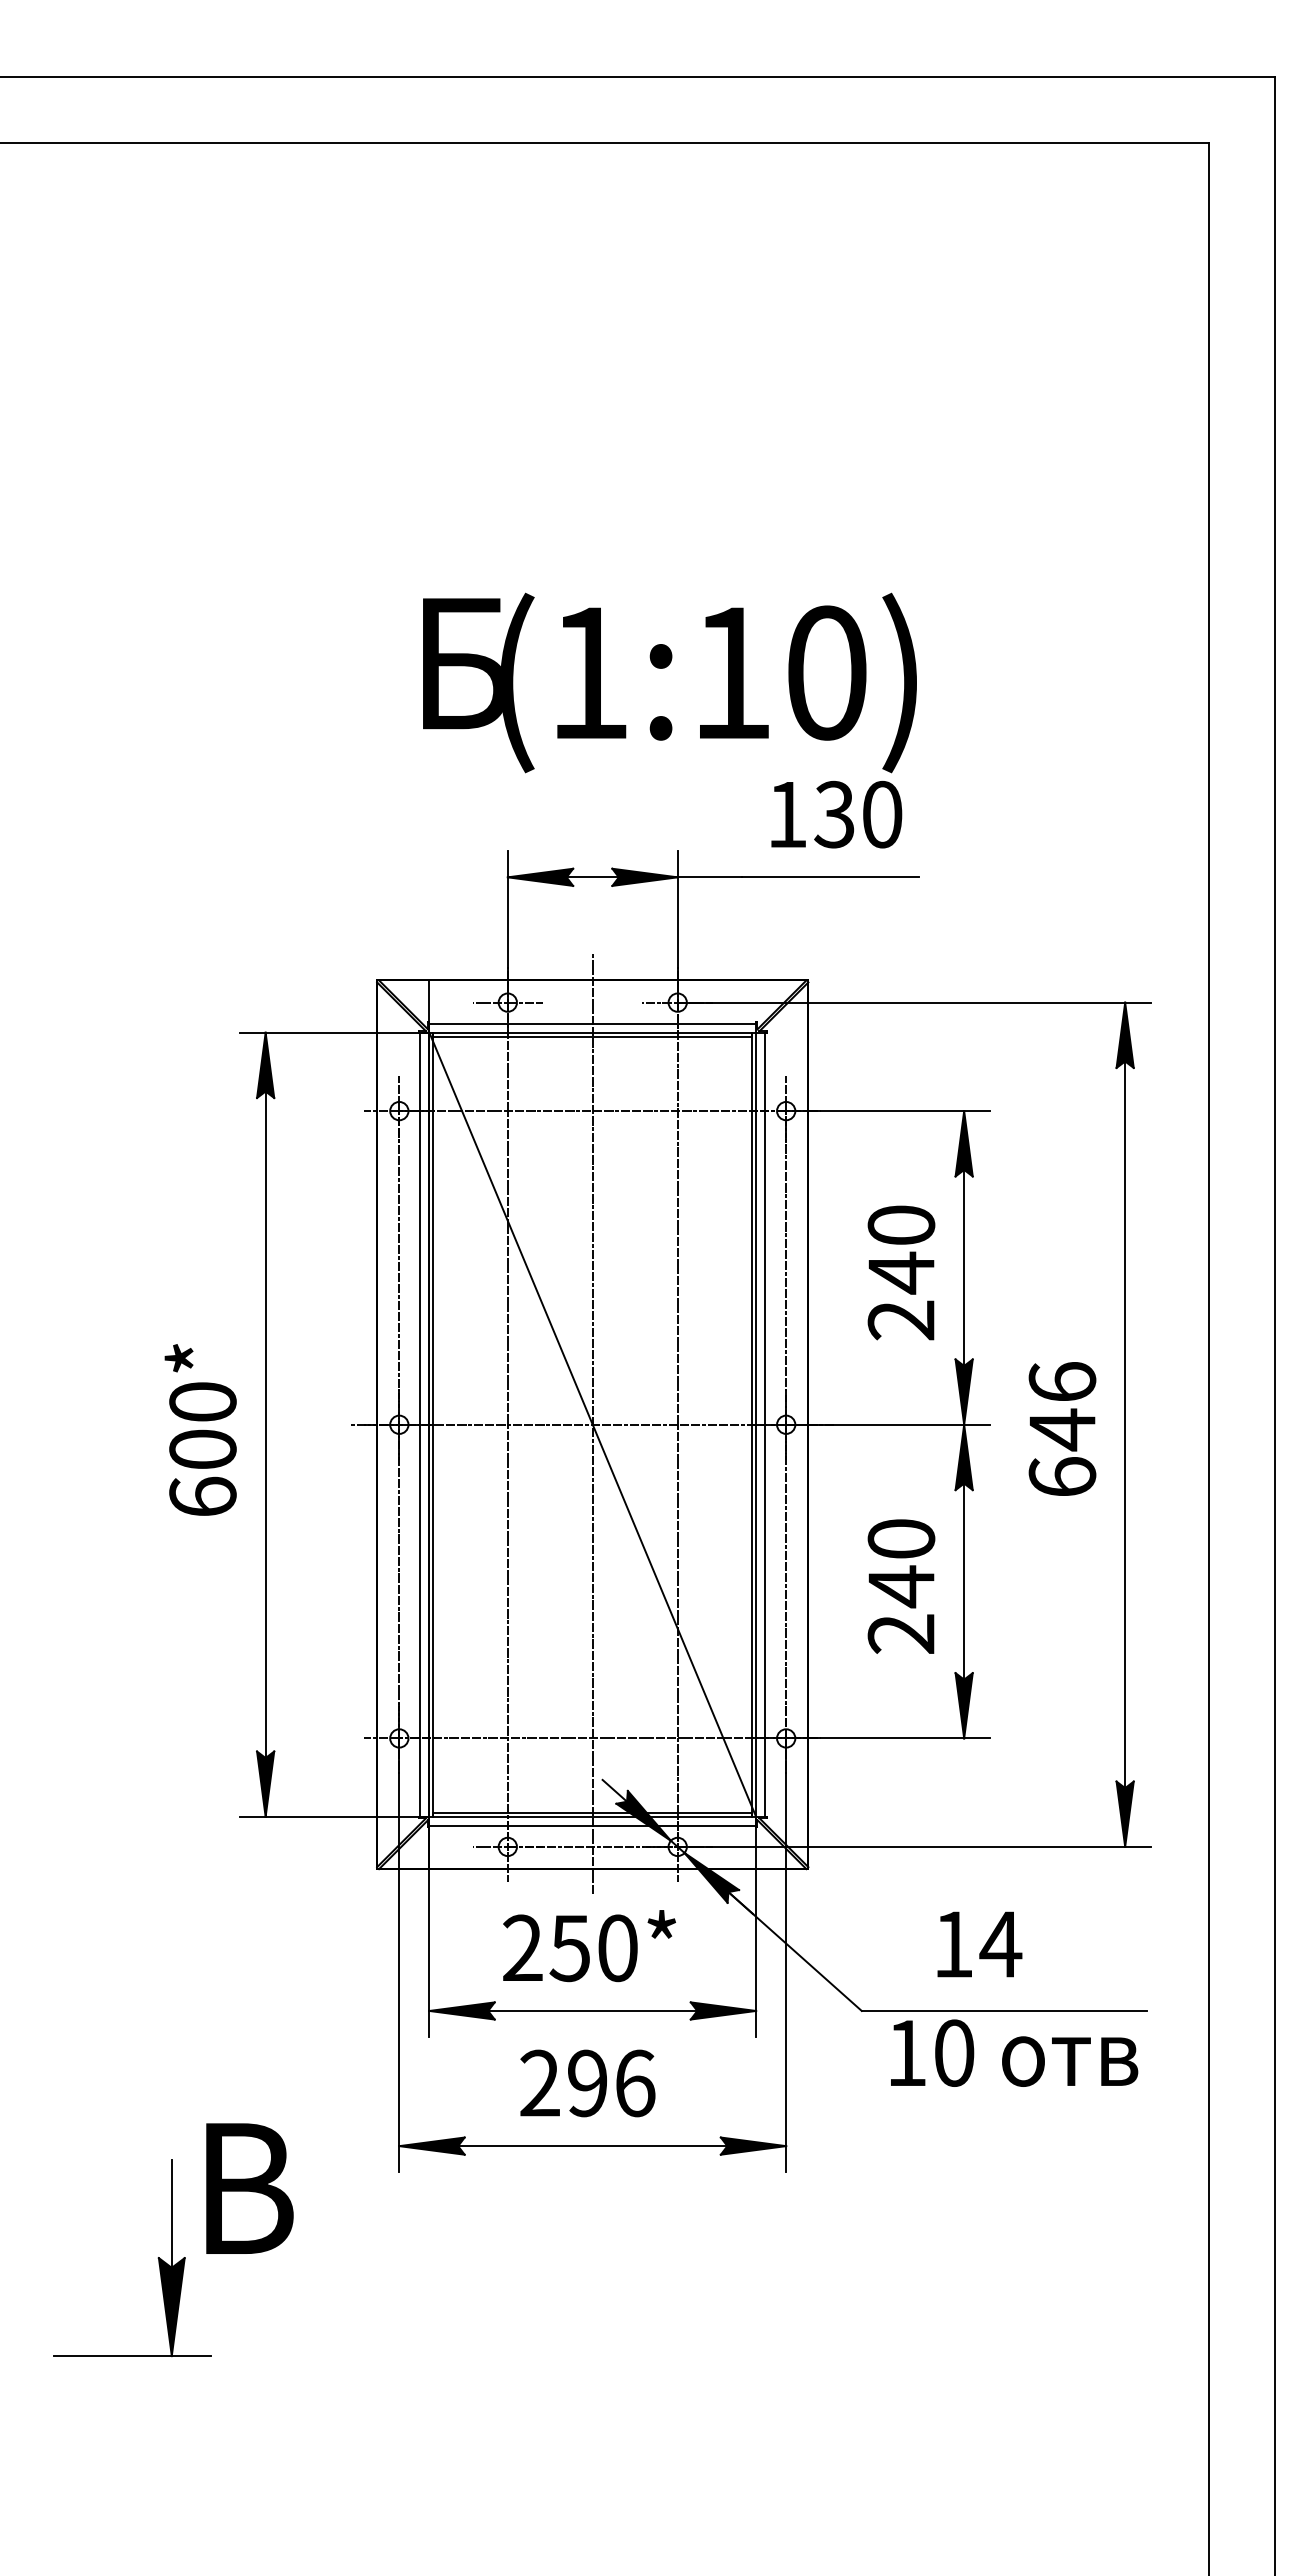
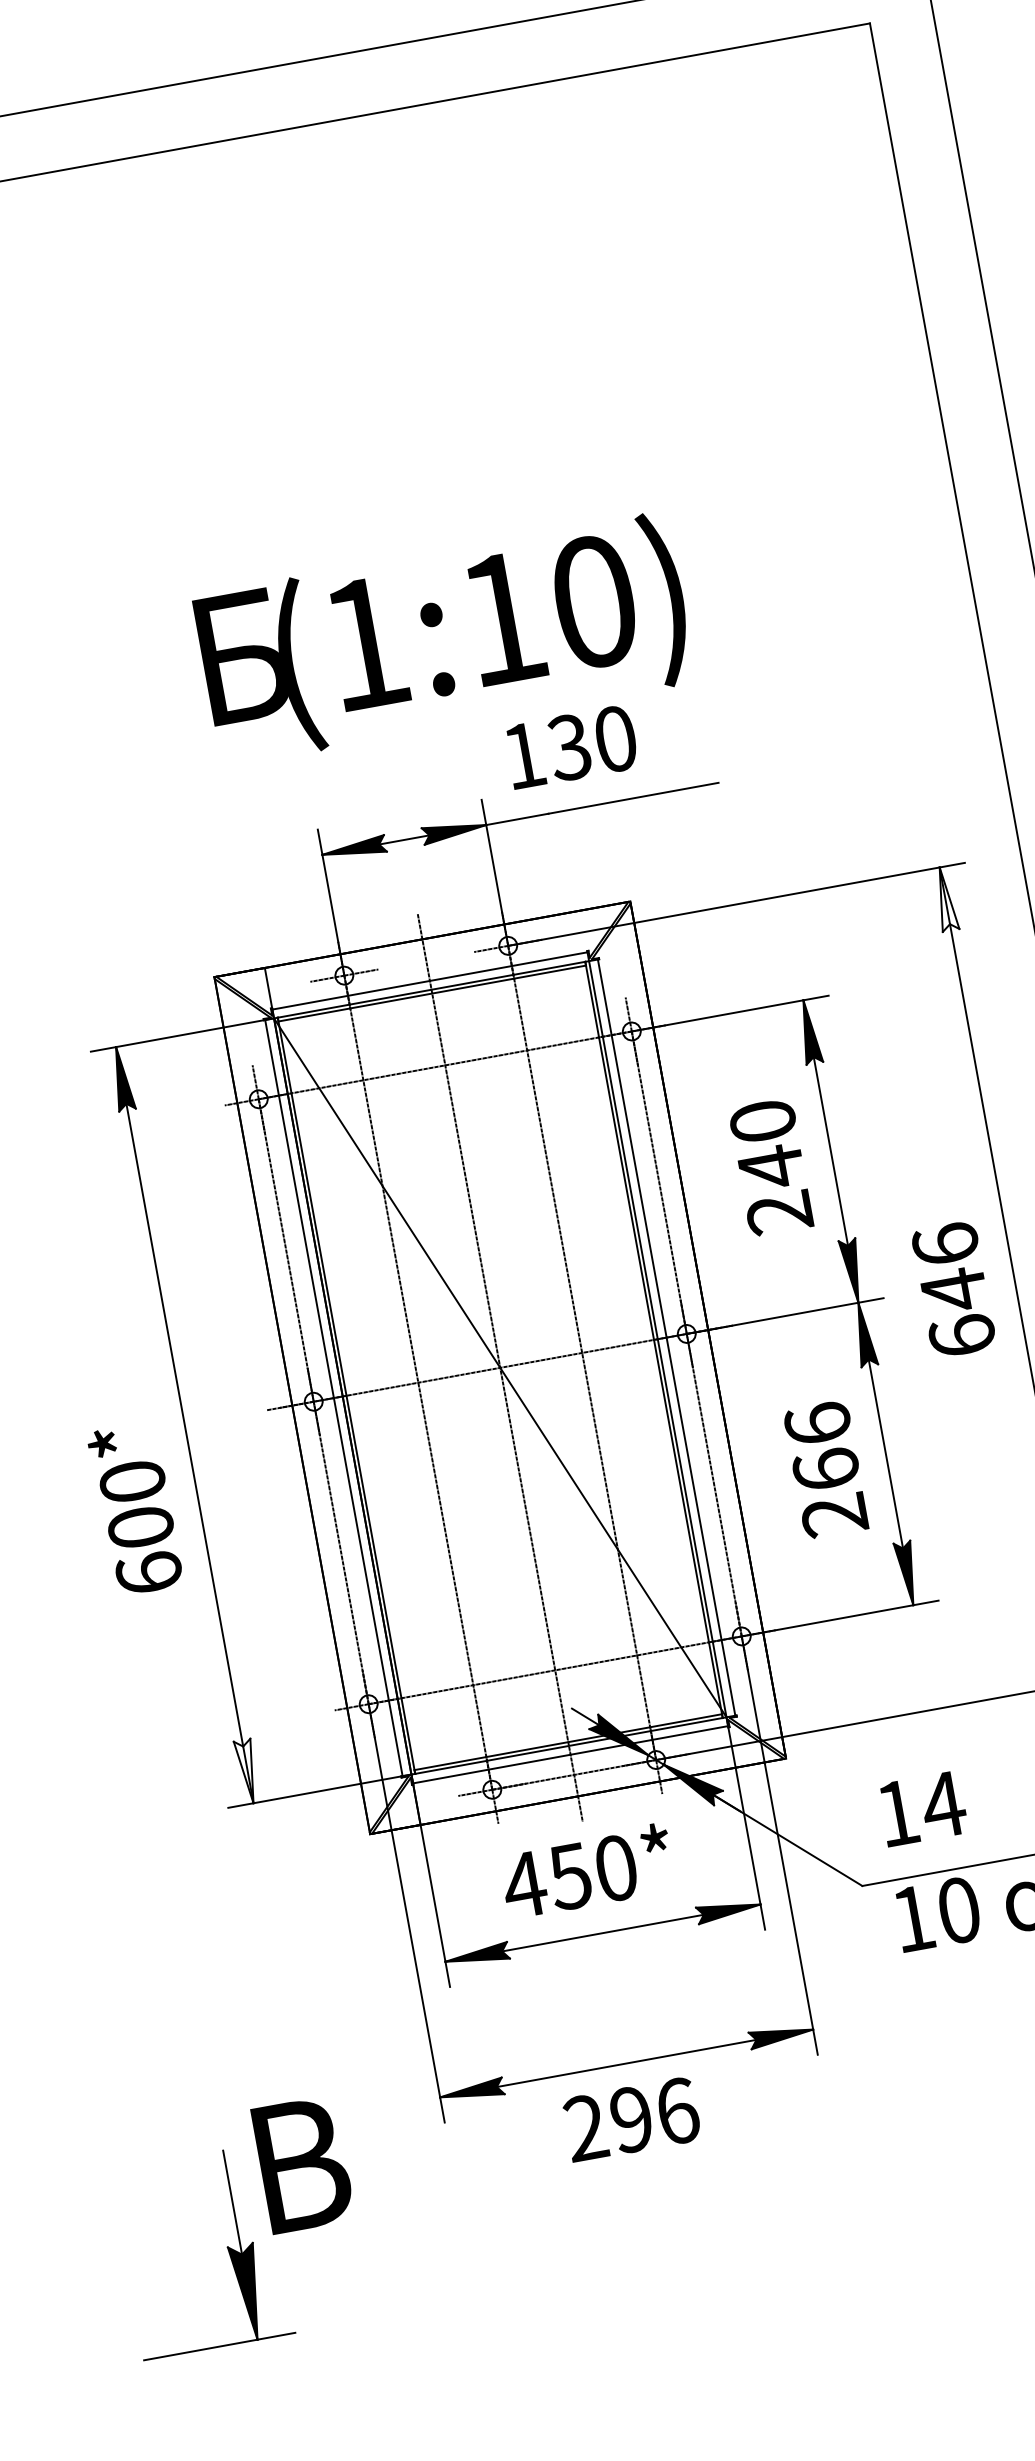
text: (836, 814) -> (571, 746), moved
fill: (1124, 1034) -> (944, 898), removed
text: (200, 1429) -> (135, 1508), moved
text: (901, 1563) -> (822, 1447), 240 -> 266
fill: (265, 1783) -> (247, 1771), removed
text: (979, 1944) -> (922, 1808), moved
text: (522, 1947) -> (524, 1884), 250* -> 450*
text: (587, 2083) -> (631, 2119), moved

